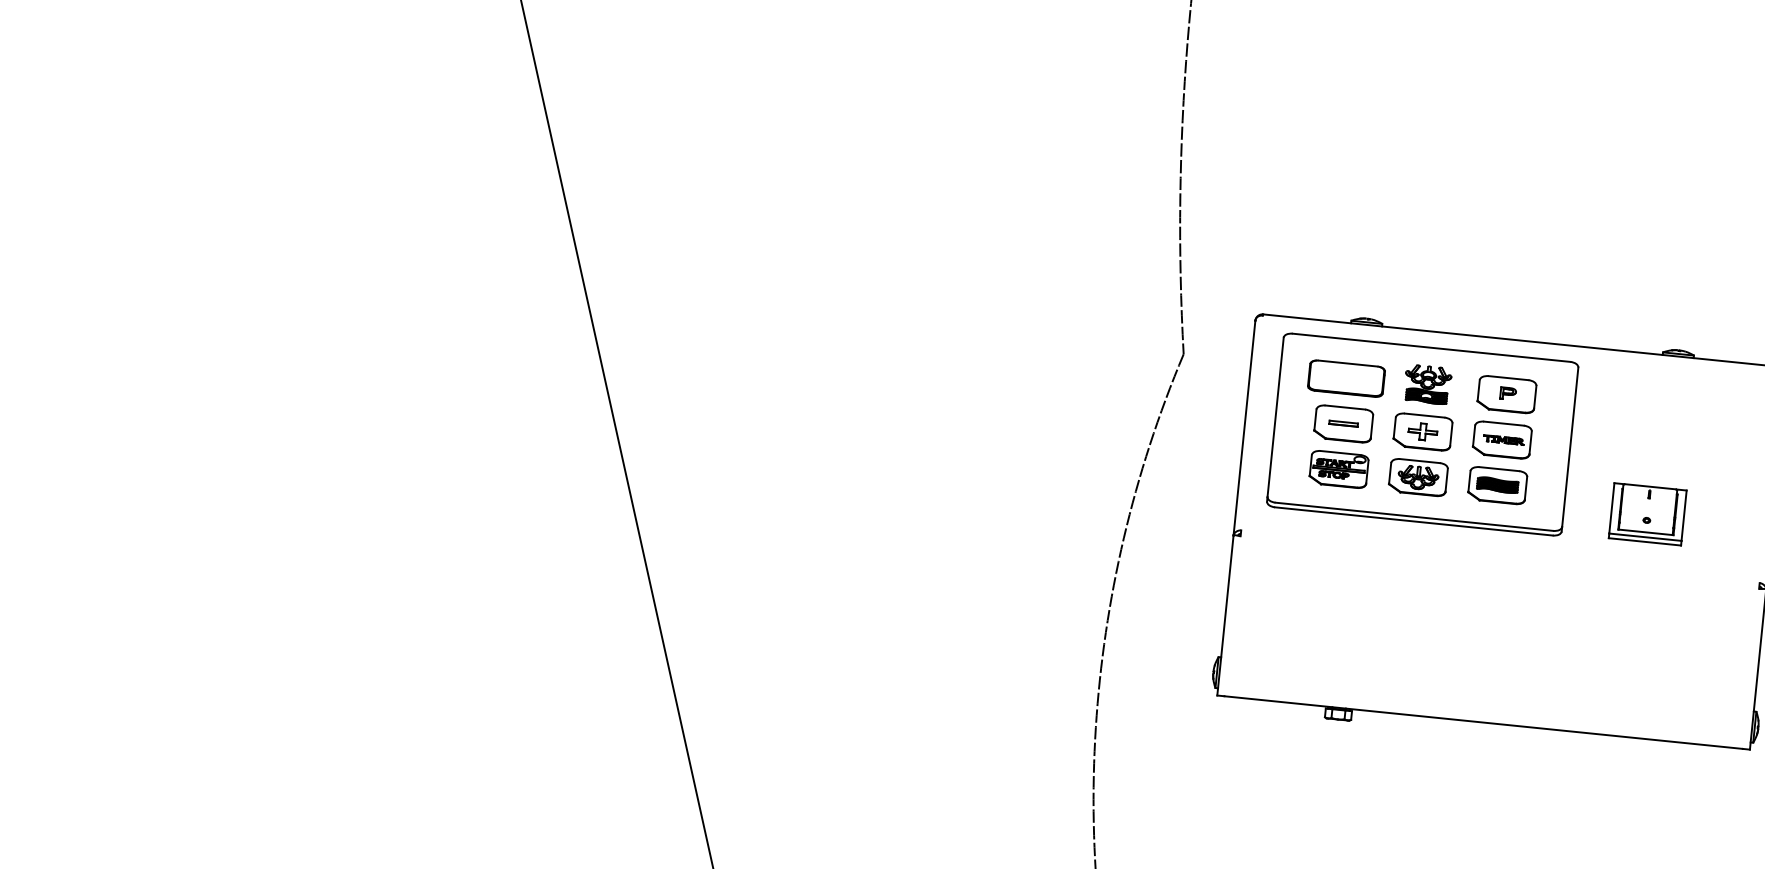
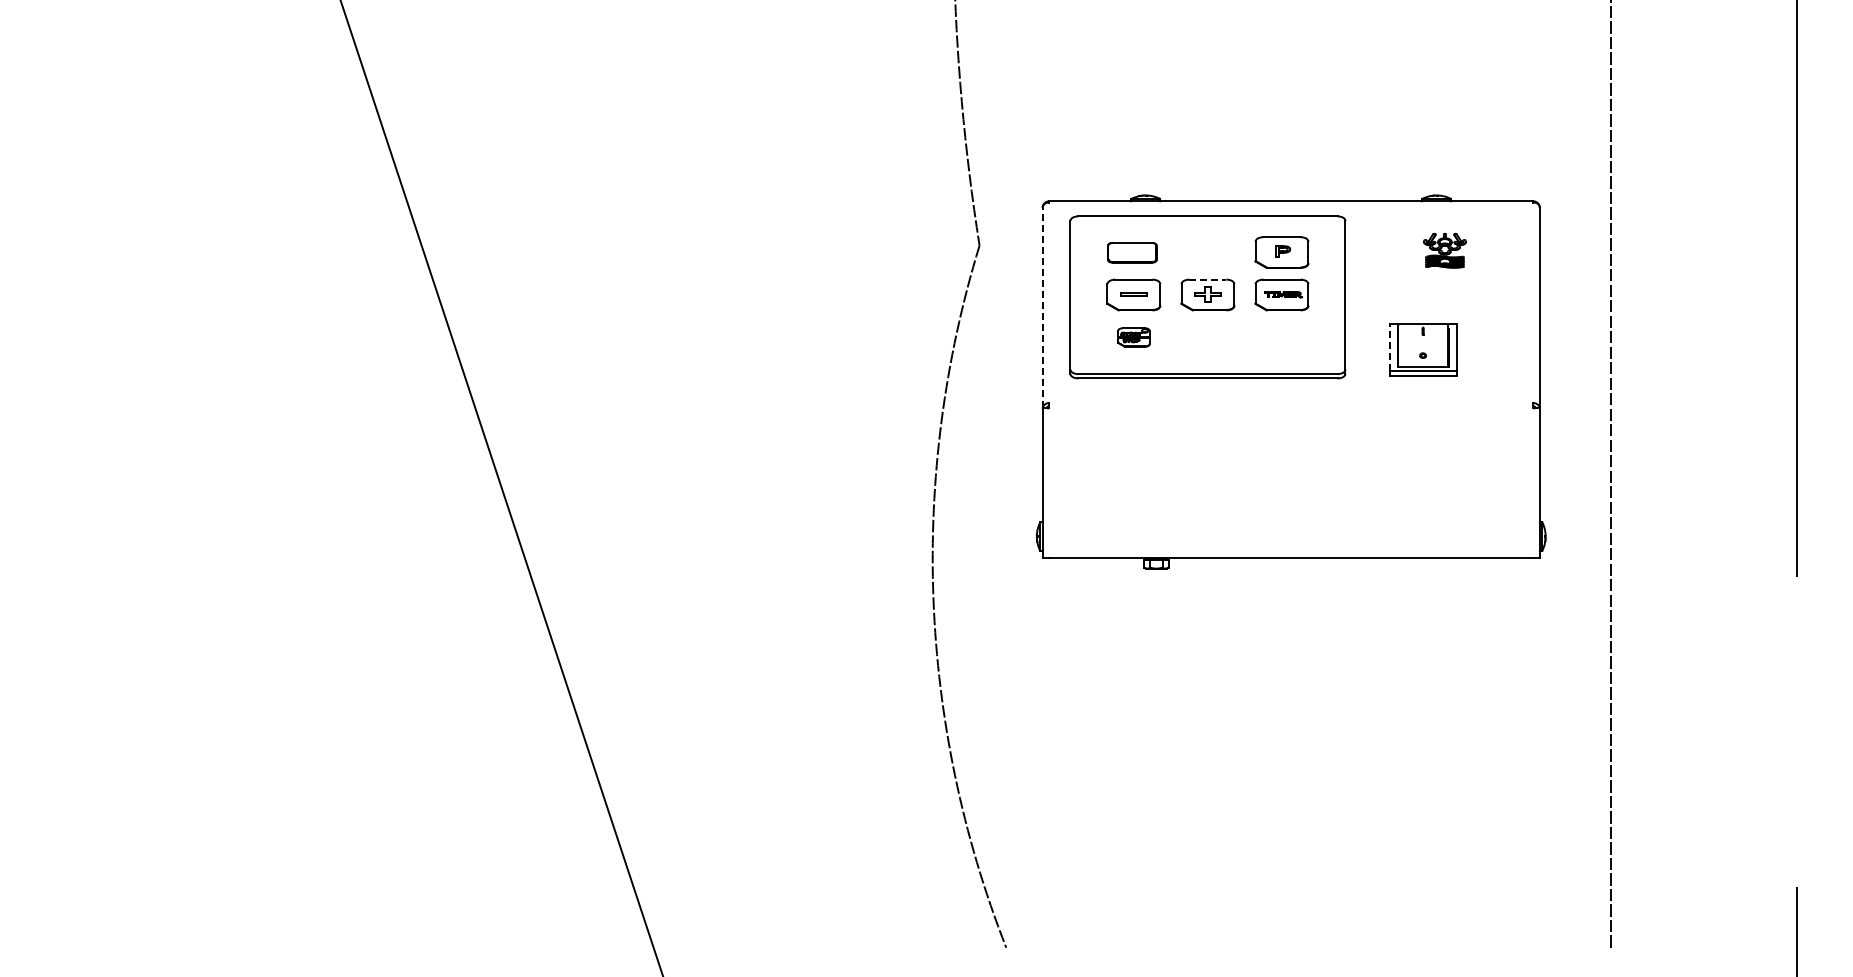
part: (1346, 378) -> (1132, 252), size x0.7
part: (1427, 384) -> (1444, 250), moved
line: (1424, 415) -> (1207, 279), solid -> dashed
line: (1244, 427) -> (1042, 307), solid -> dashed
part: (1338, 469) -> (1133, 337), size x0.6
part: (1417, 477) -> (1207, 337), removed
part: (1497, 485) -> (1281, 337), removed
line: (1611, 508) -> (1389, 347), solid -> dashed

